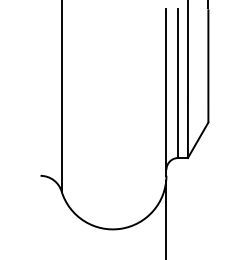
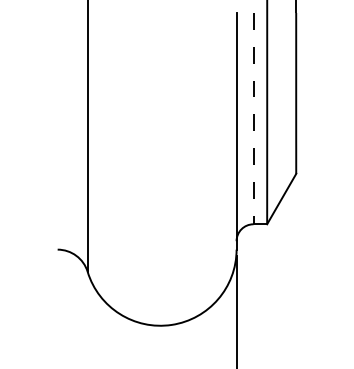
line: (178, 84) -> (253, 119), solid -> dashed

